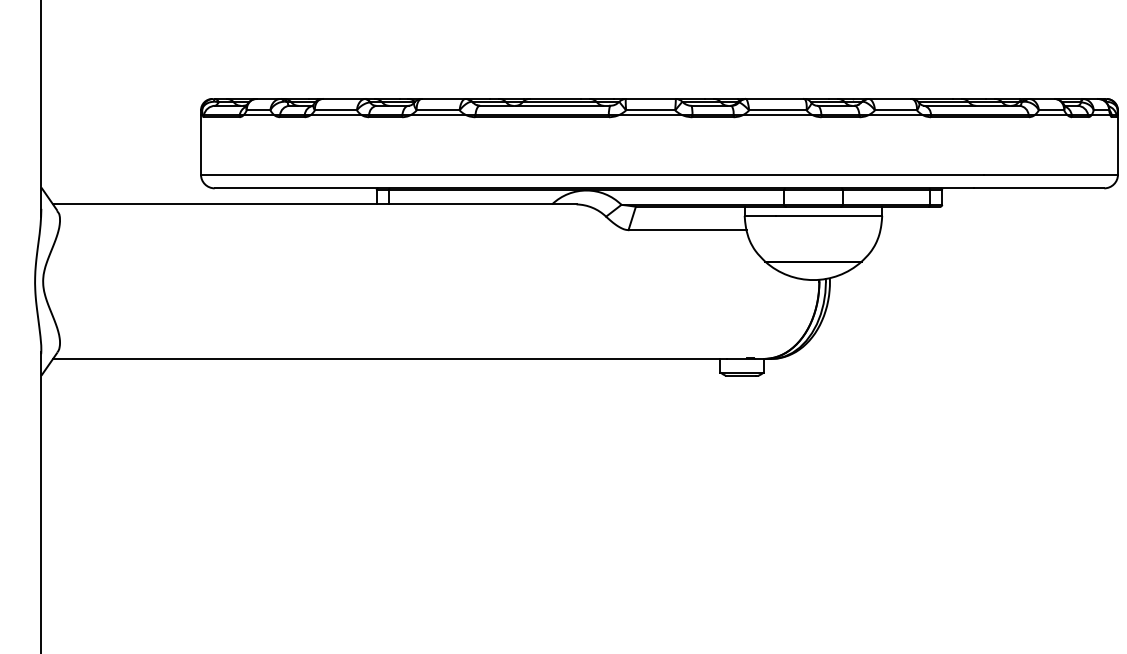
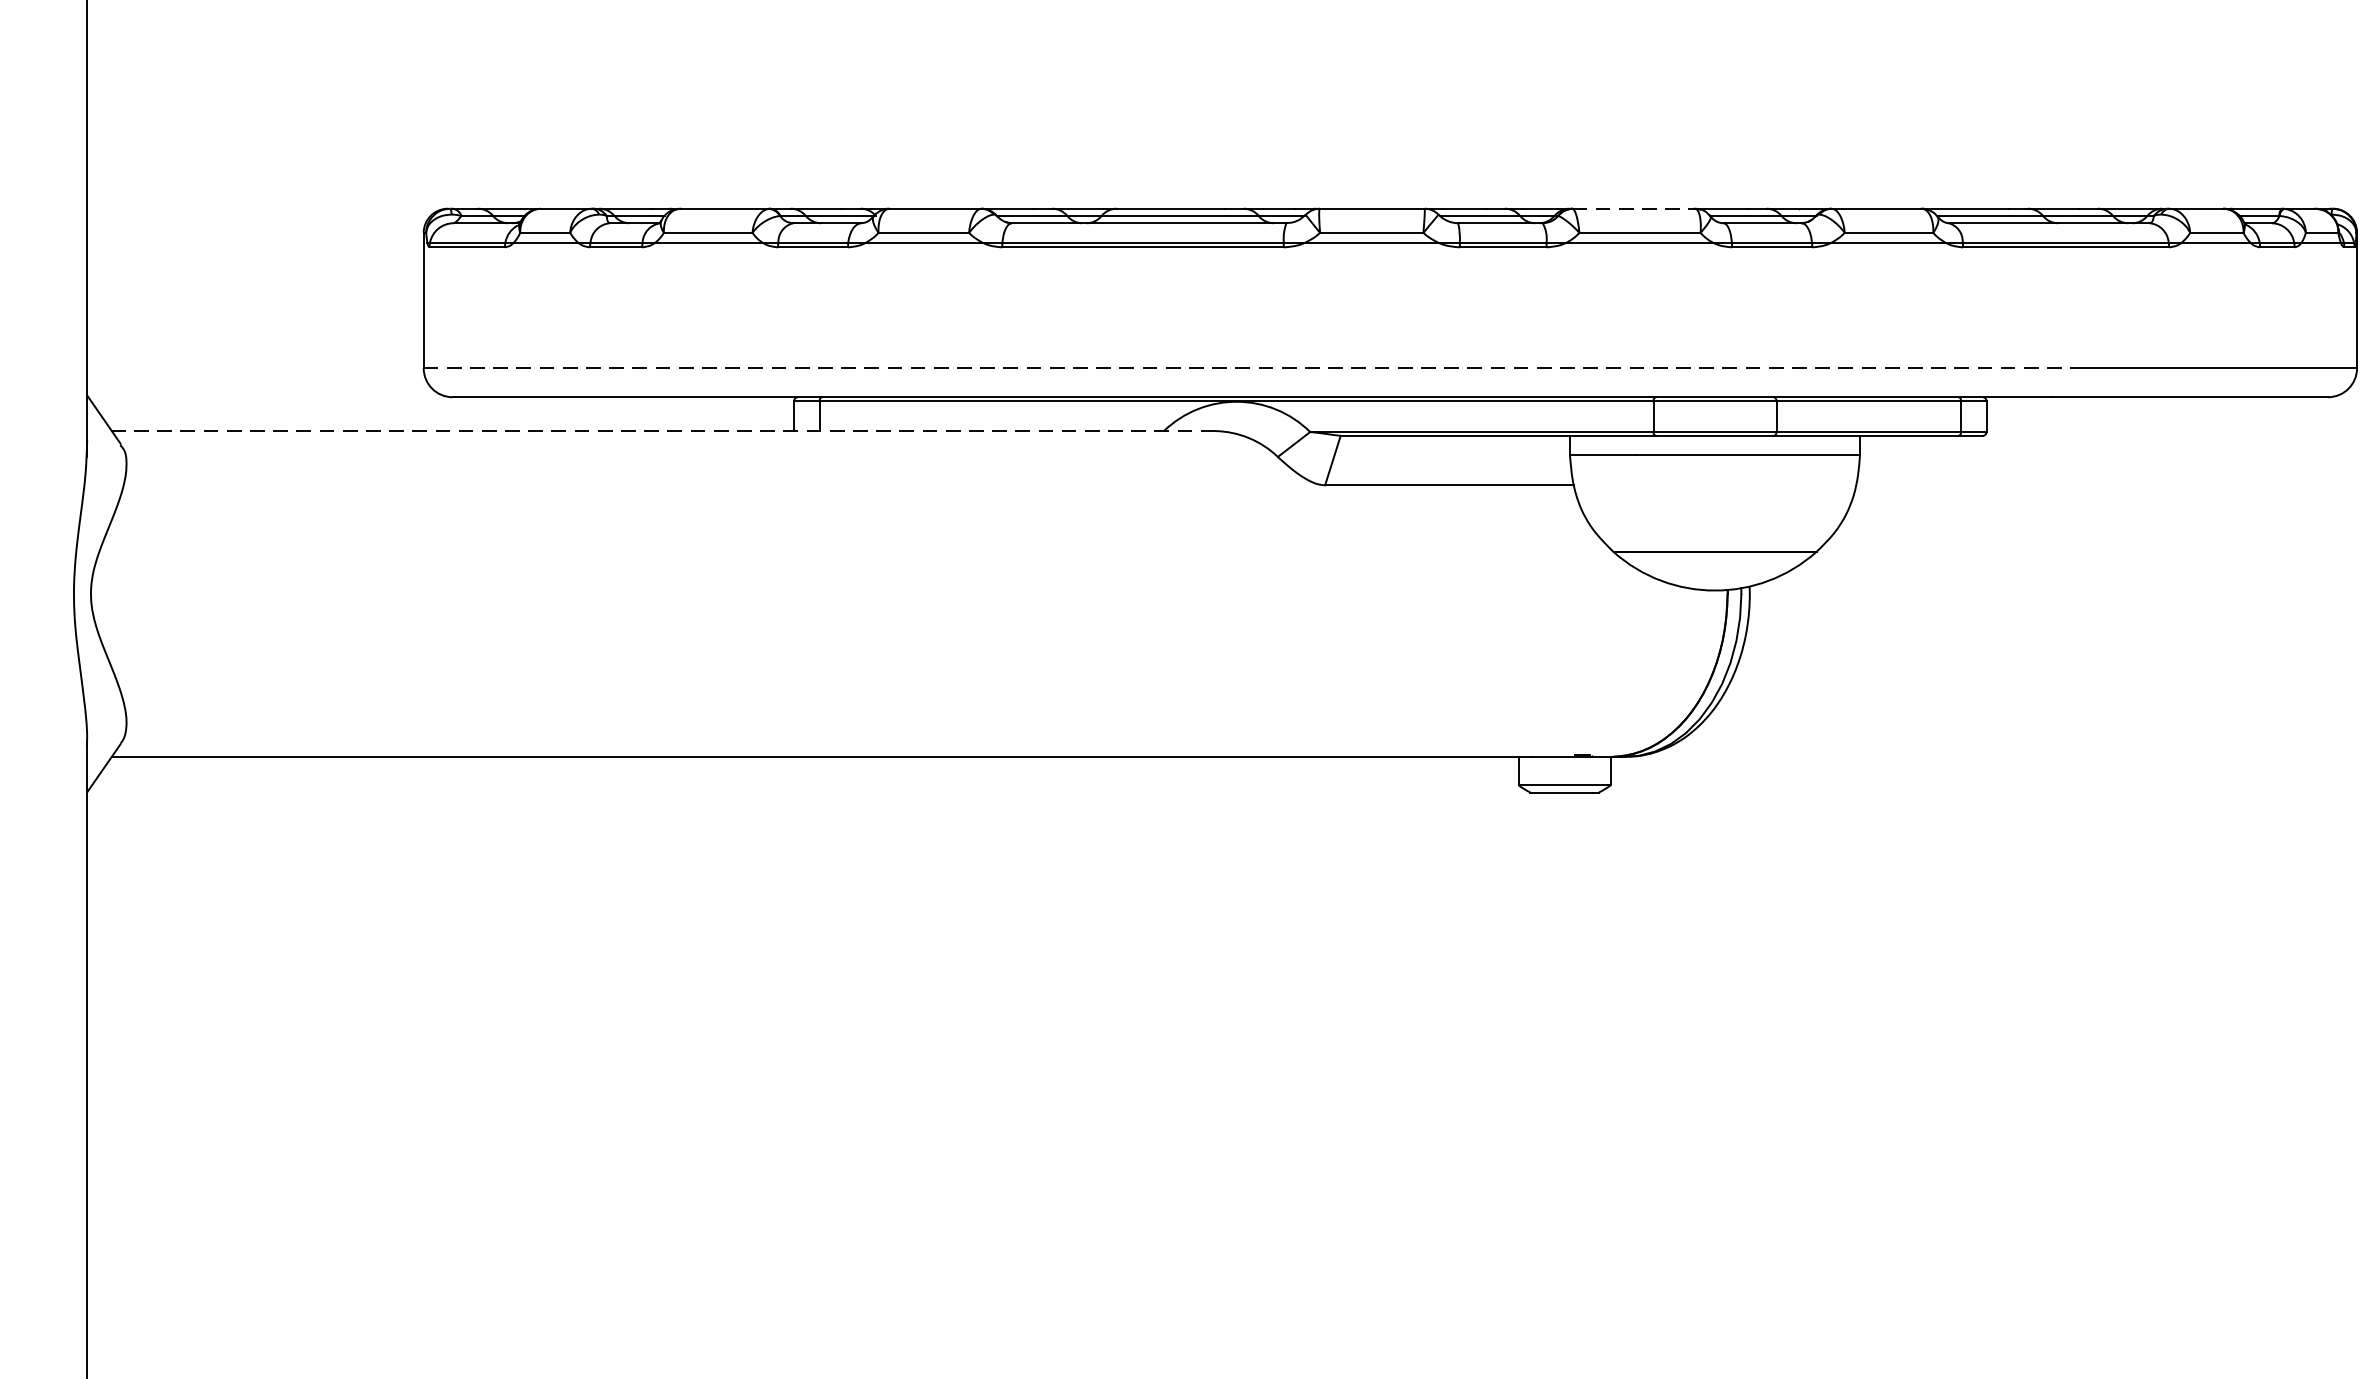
line: (775, 98) -> (1634, 207), solid -> dashed
line: (592, 174) -> (1249, 367), solid -> dashed
line: (314, 204) -> (663, 431), solid -> dashed

